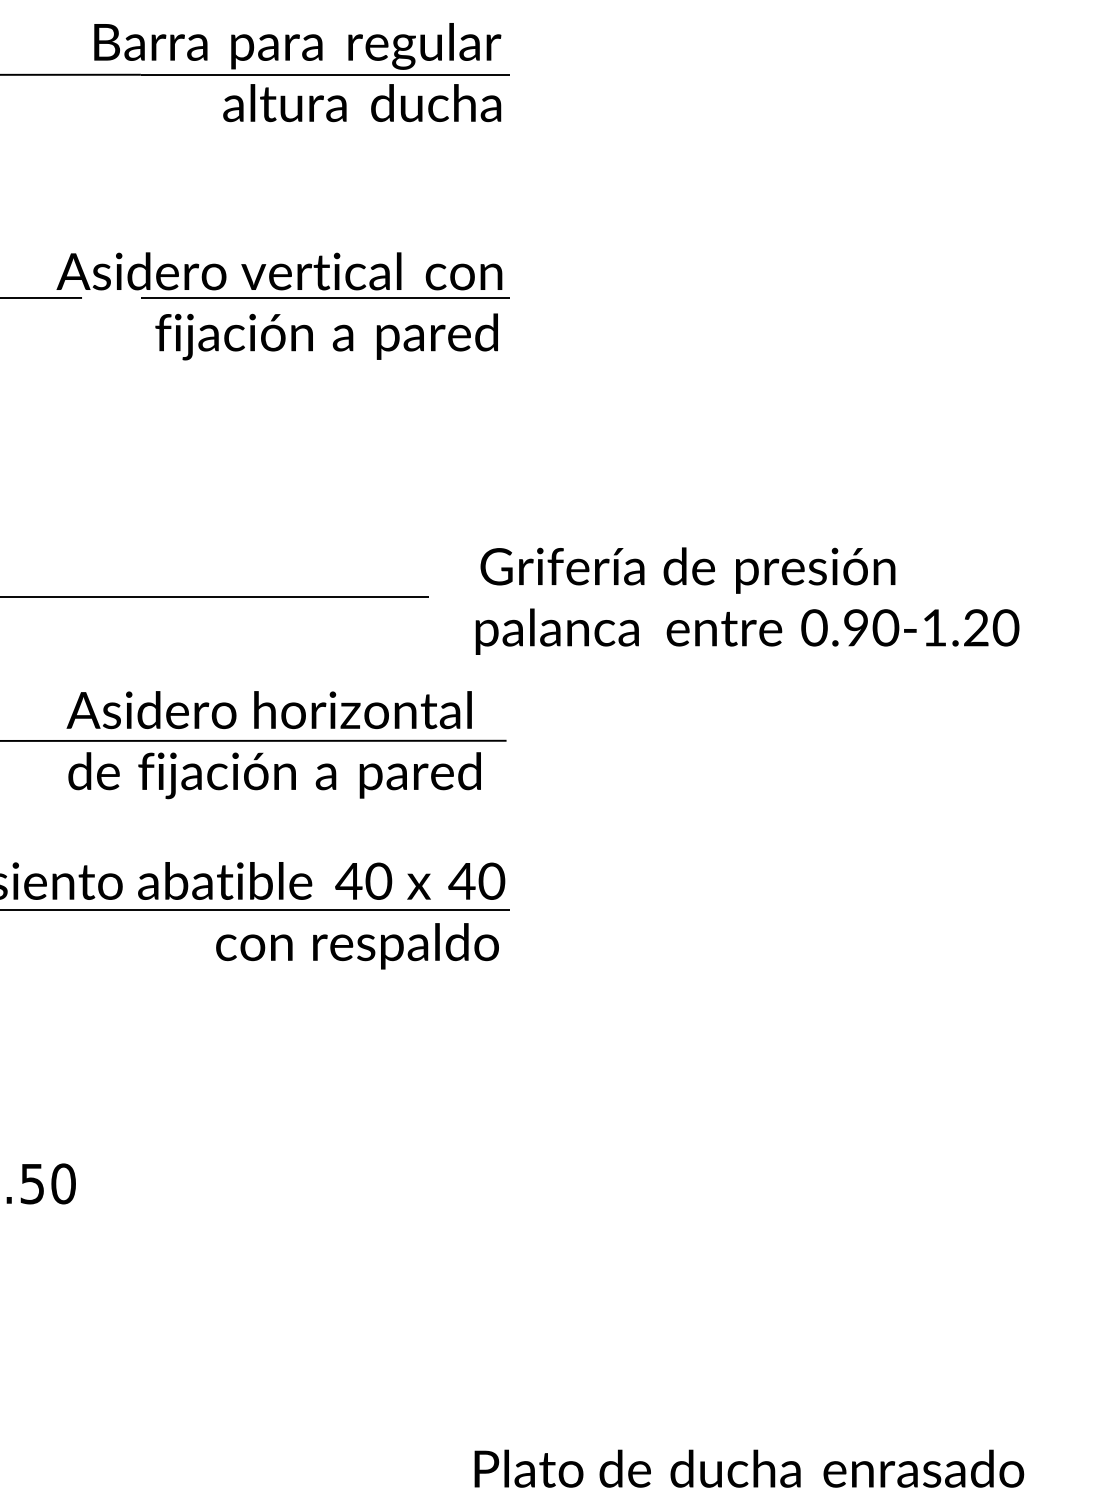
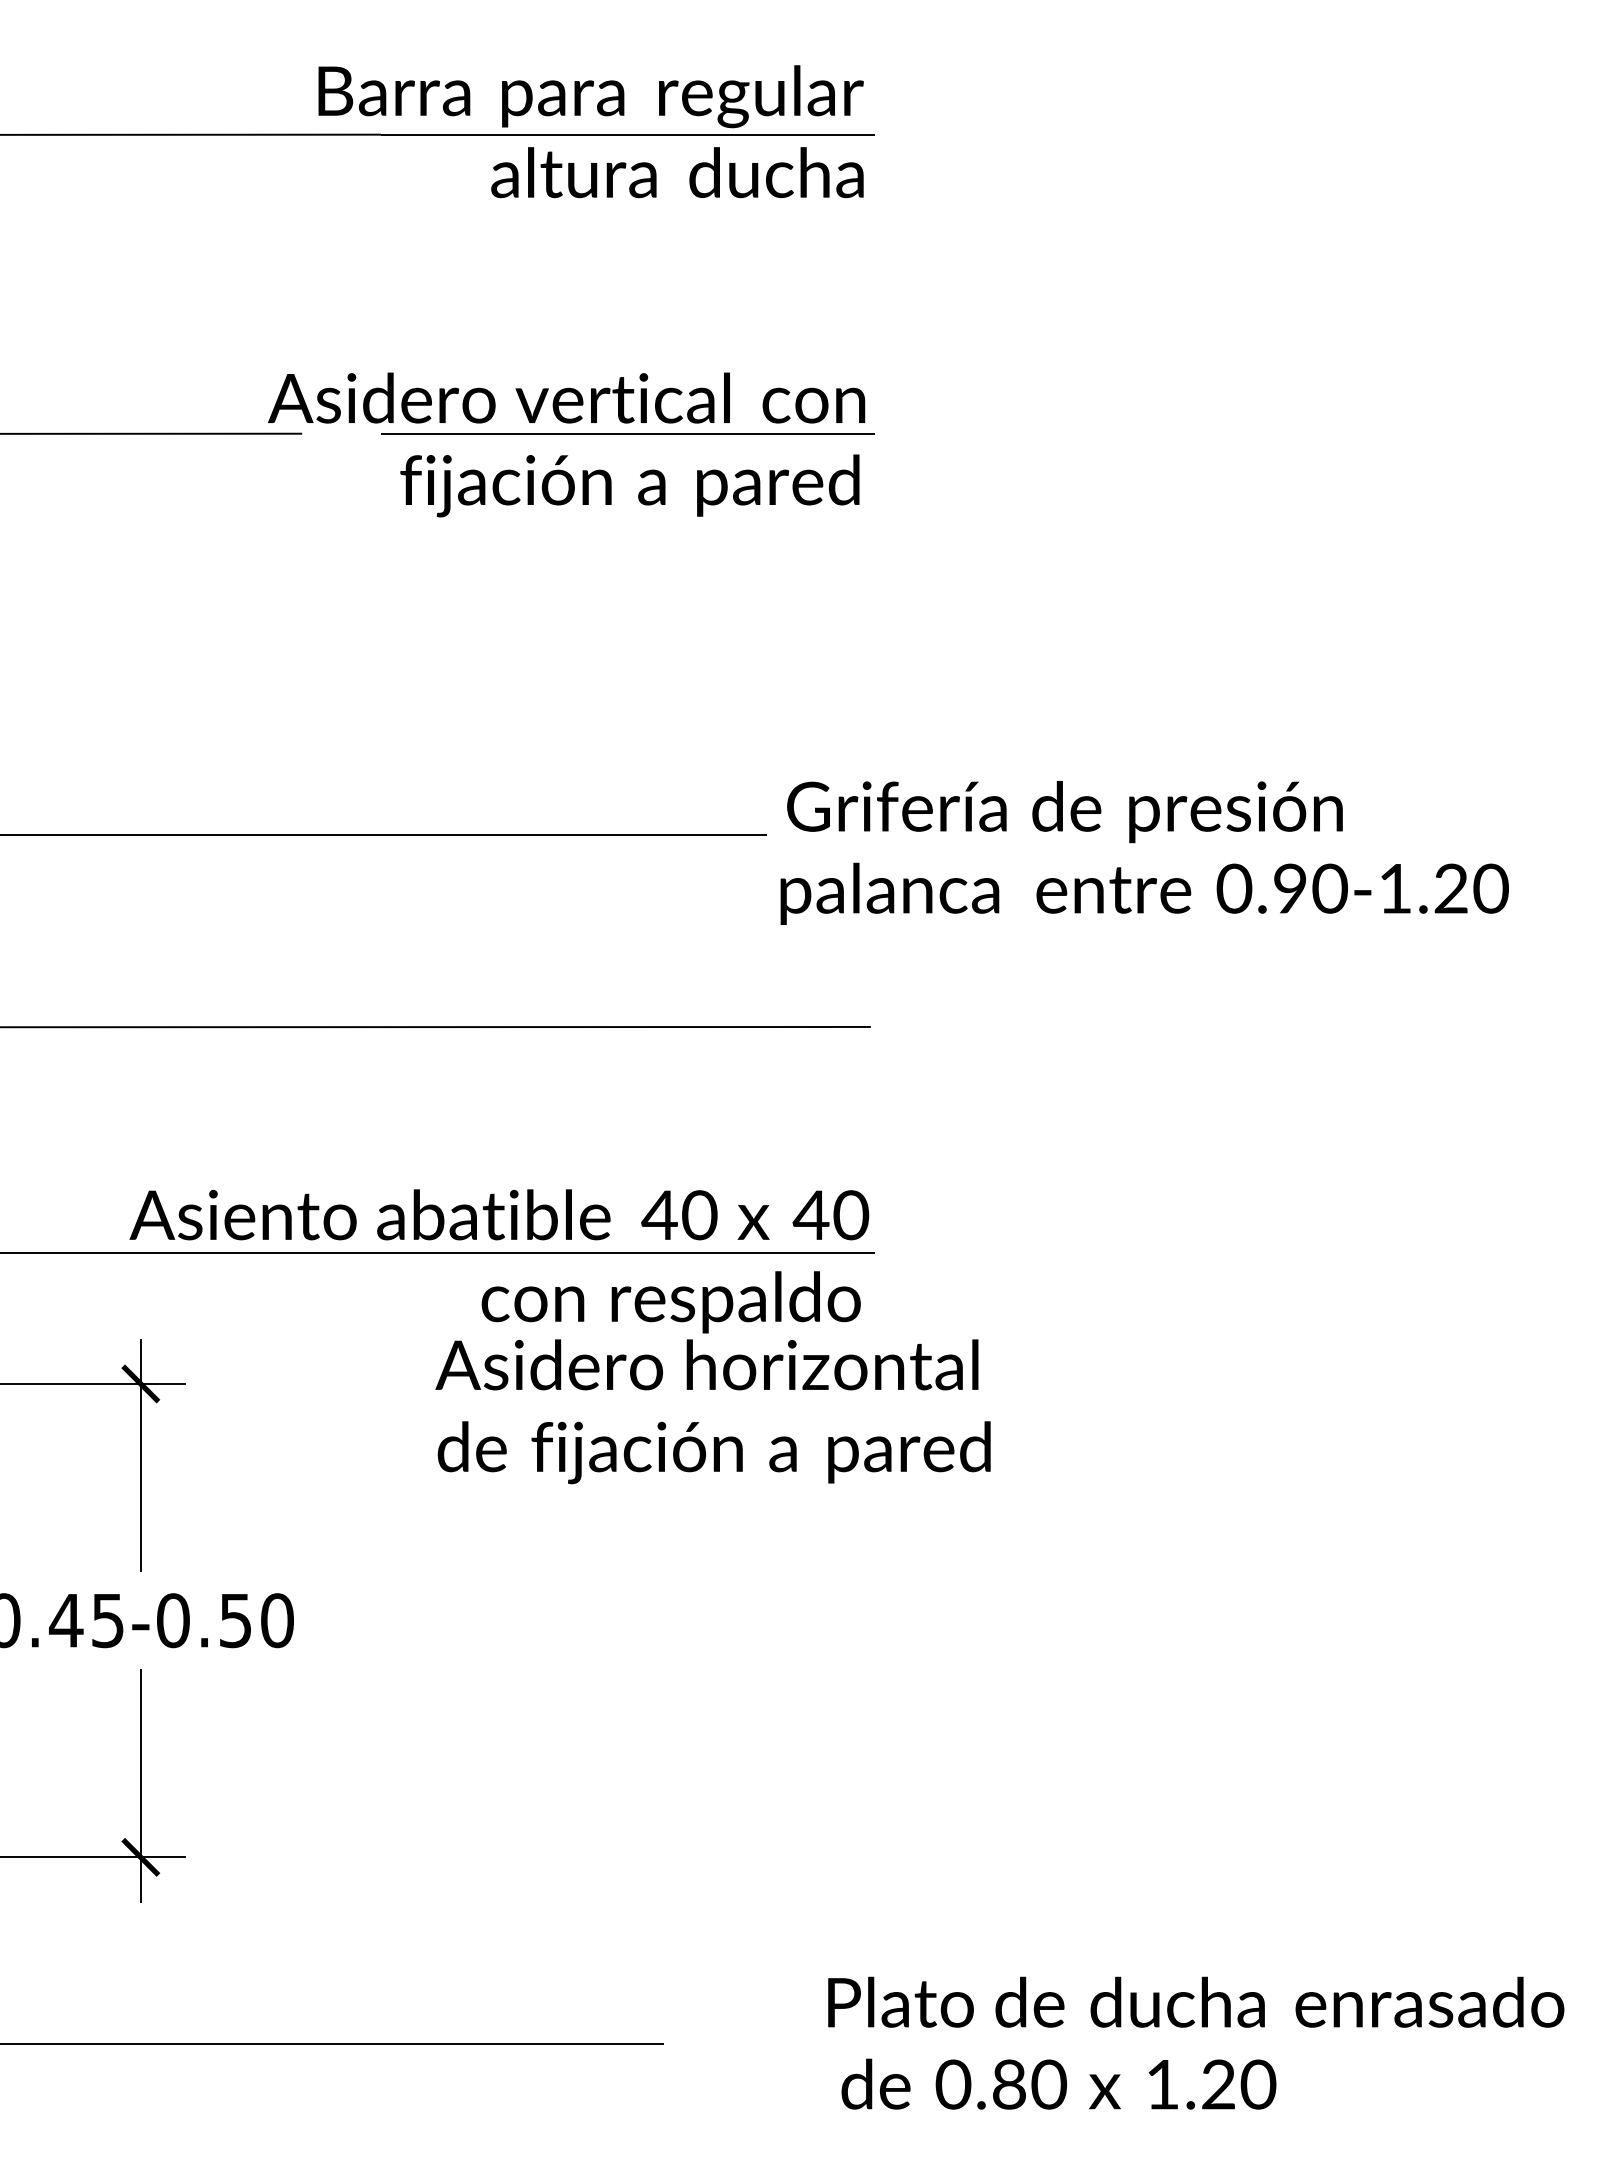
text: (747, 600) -> (1144, 852), moved
text: (273, 744) -> (712, 1411), moved

